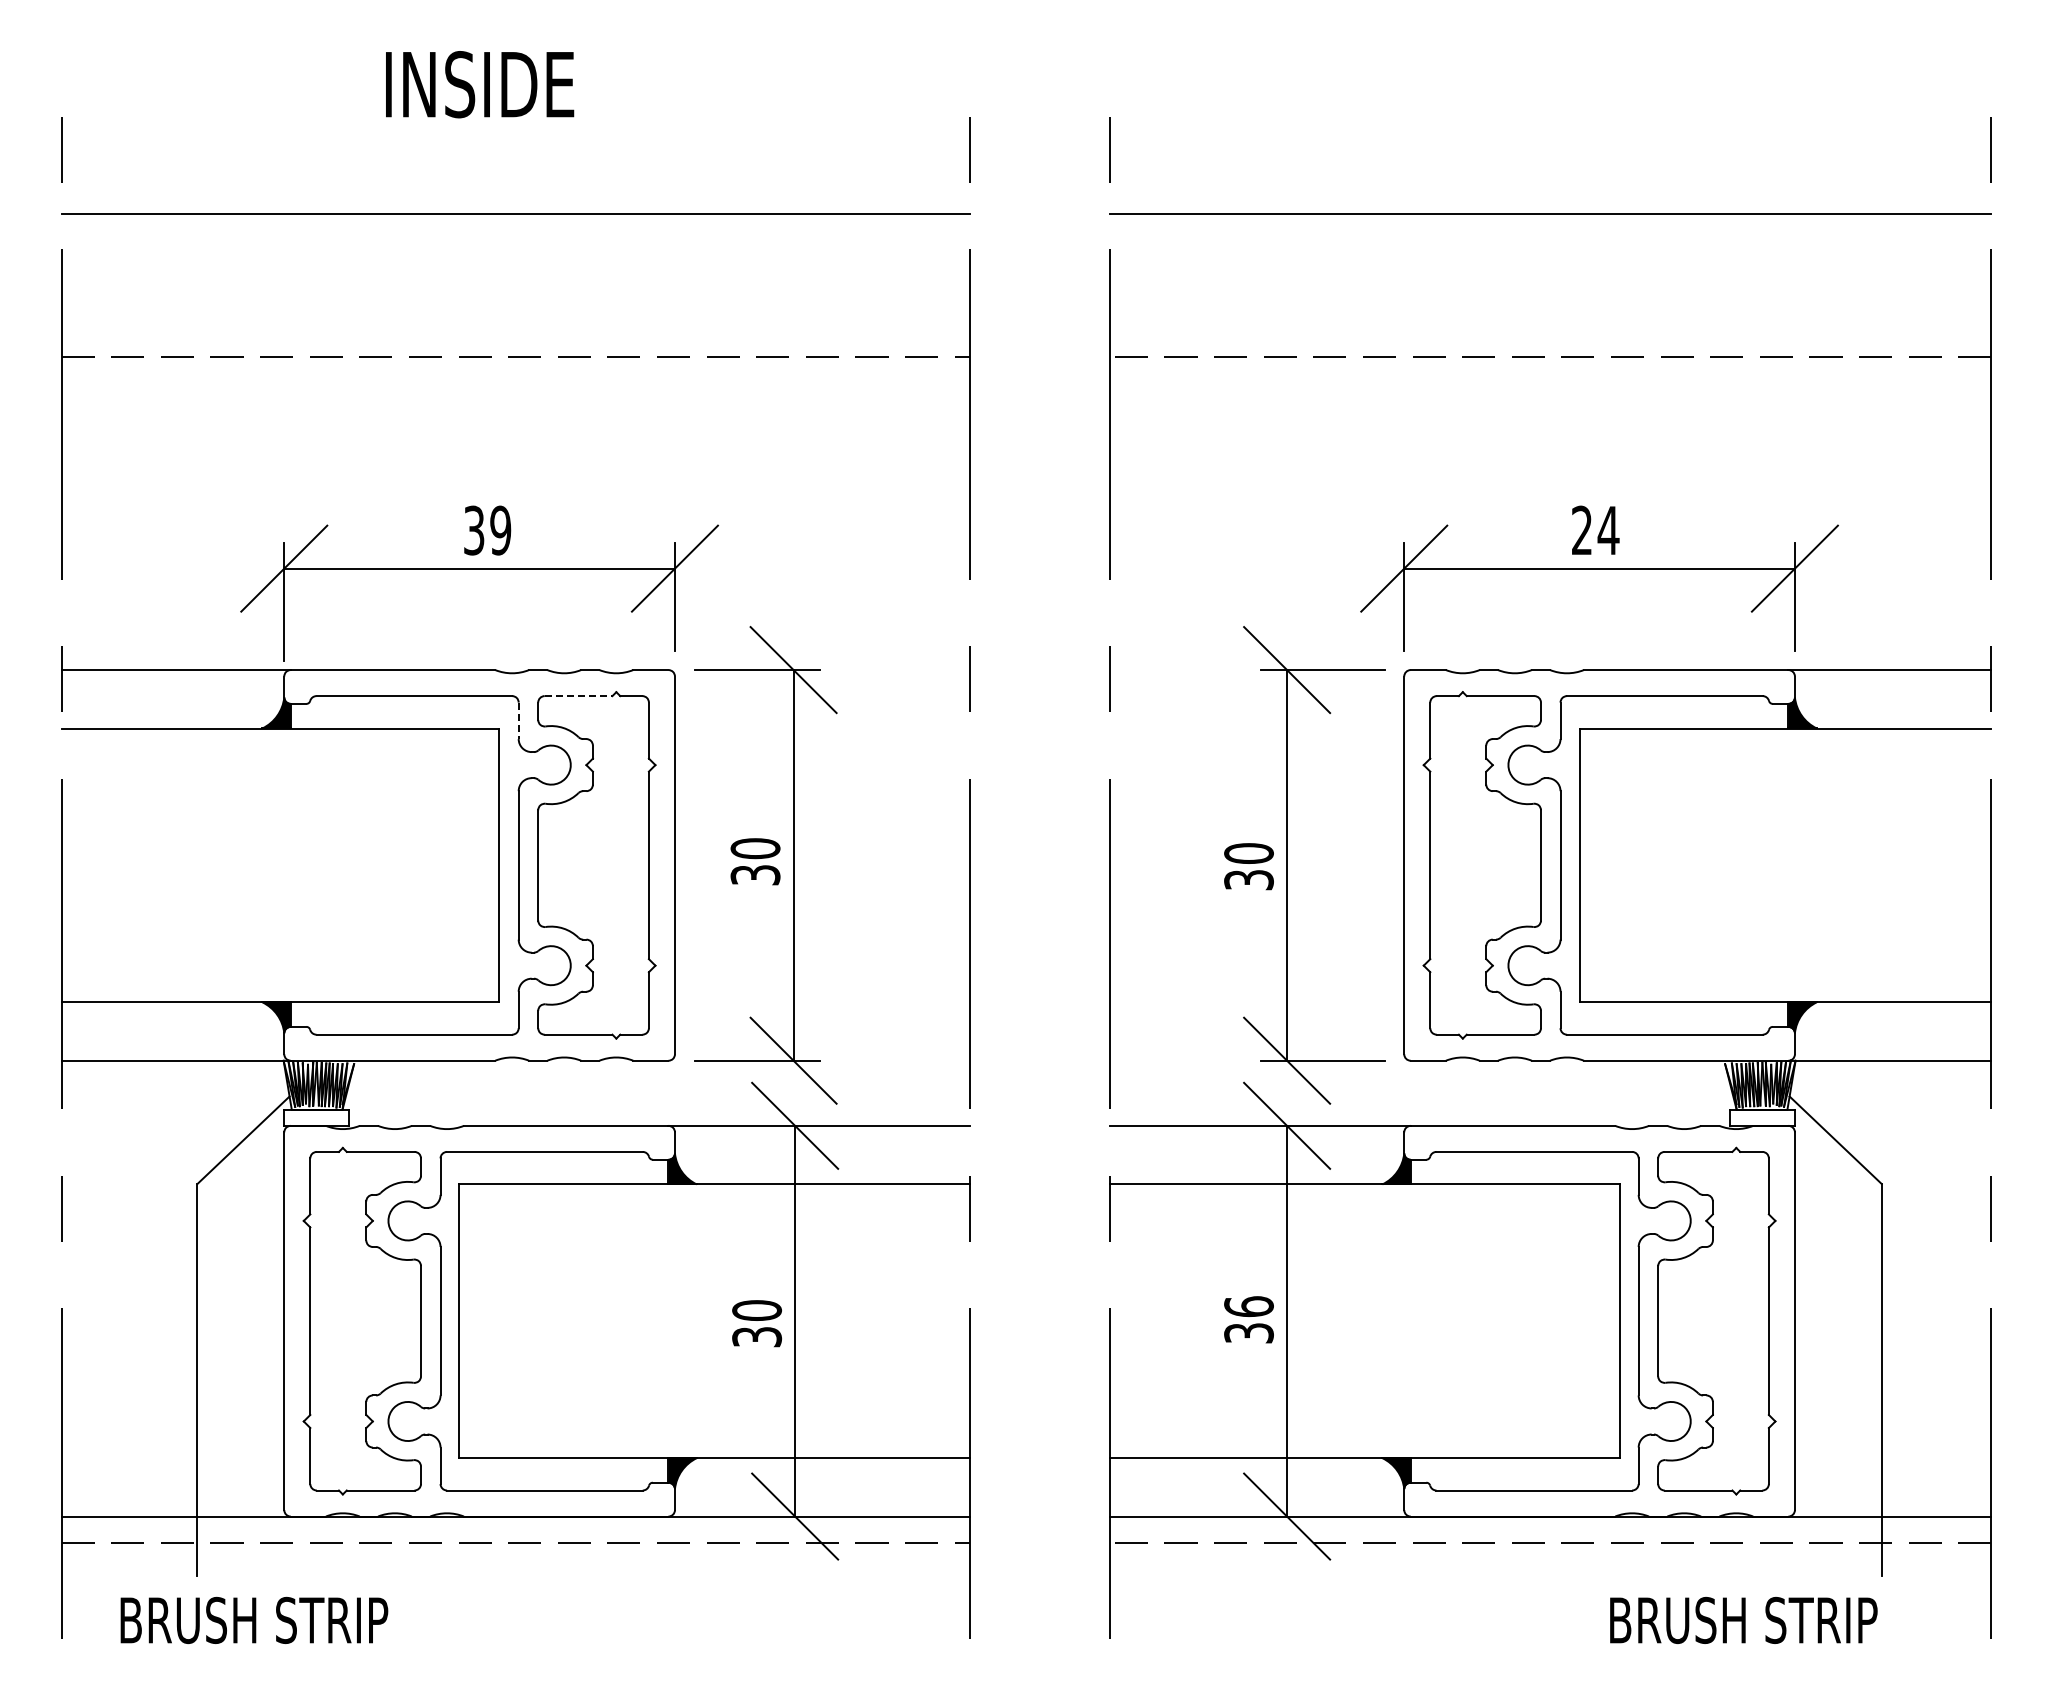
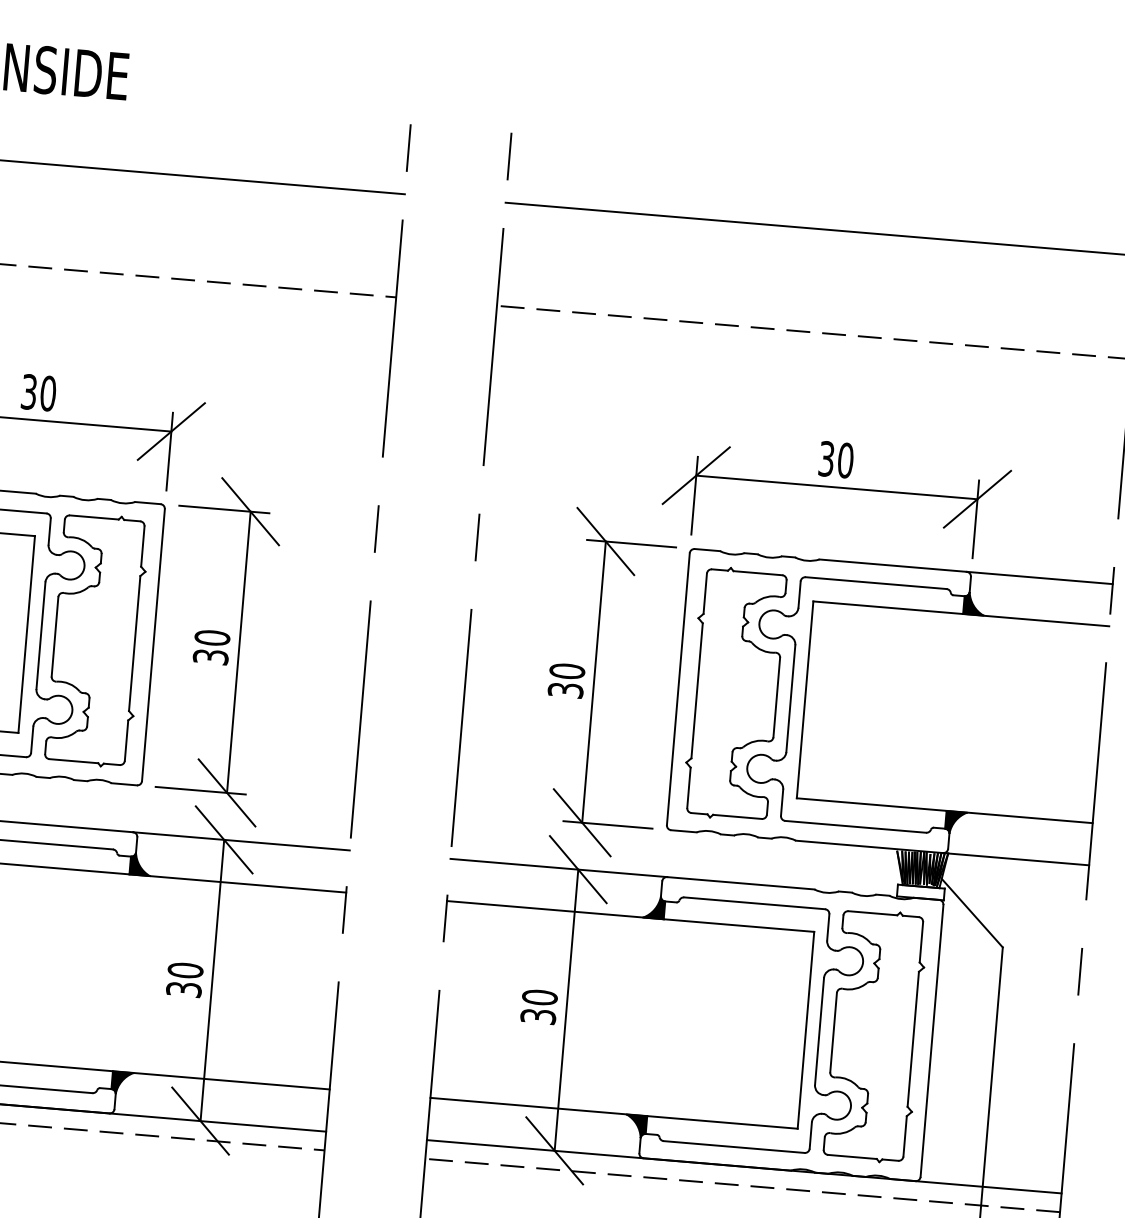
text: (500, 530) -> (48, 393), 39 -> 30
text: (1595, 530) -> (836, 459), 24 -> 30
line: (578, 696) -> (94, 517), dashed -> solid
line: (518, 721) -> (49, 532), dashed -> solid
text: (1248, 1306) -> (539, 997), 36 -> 30

